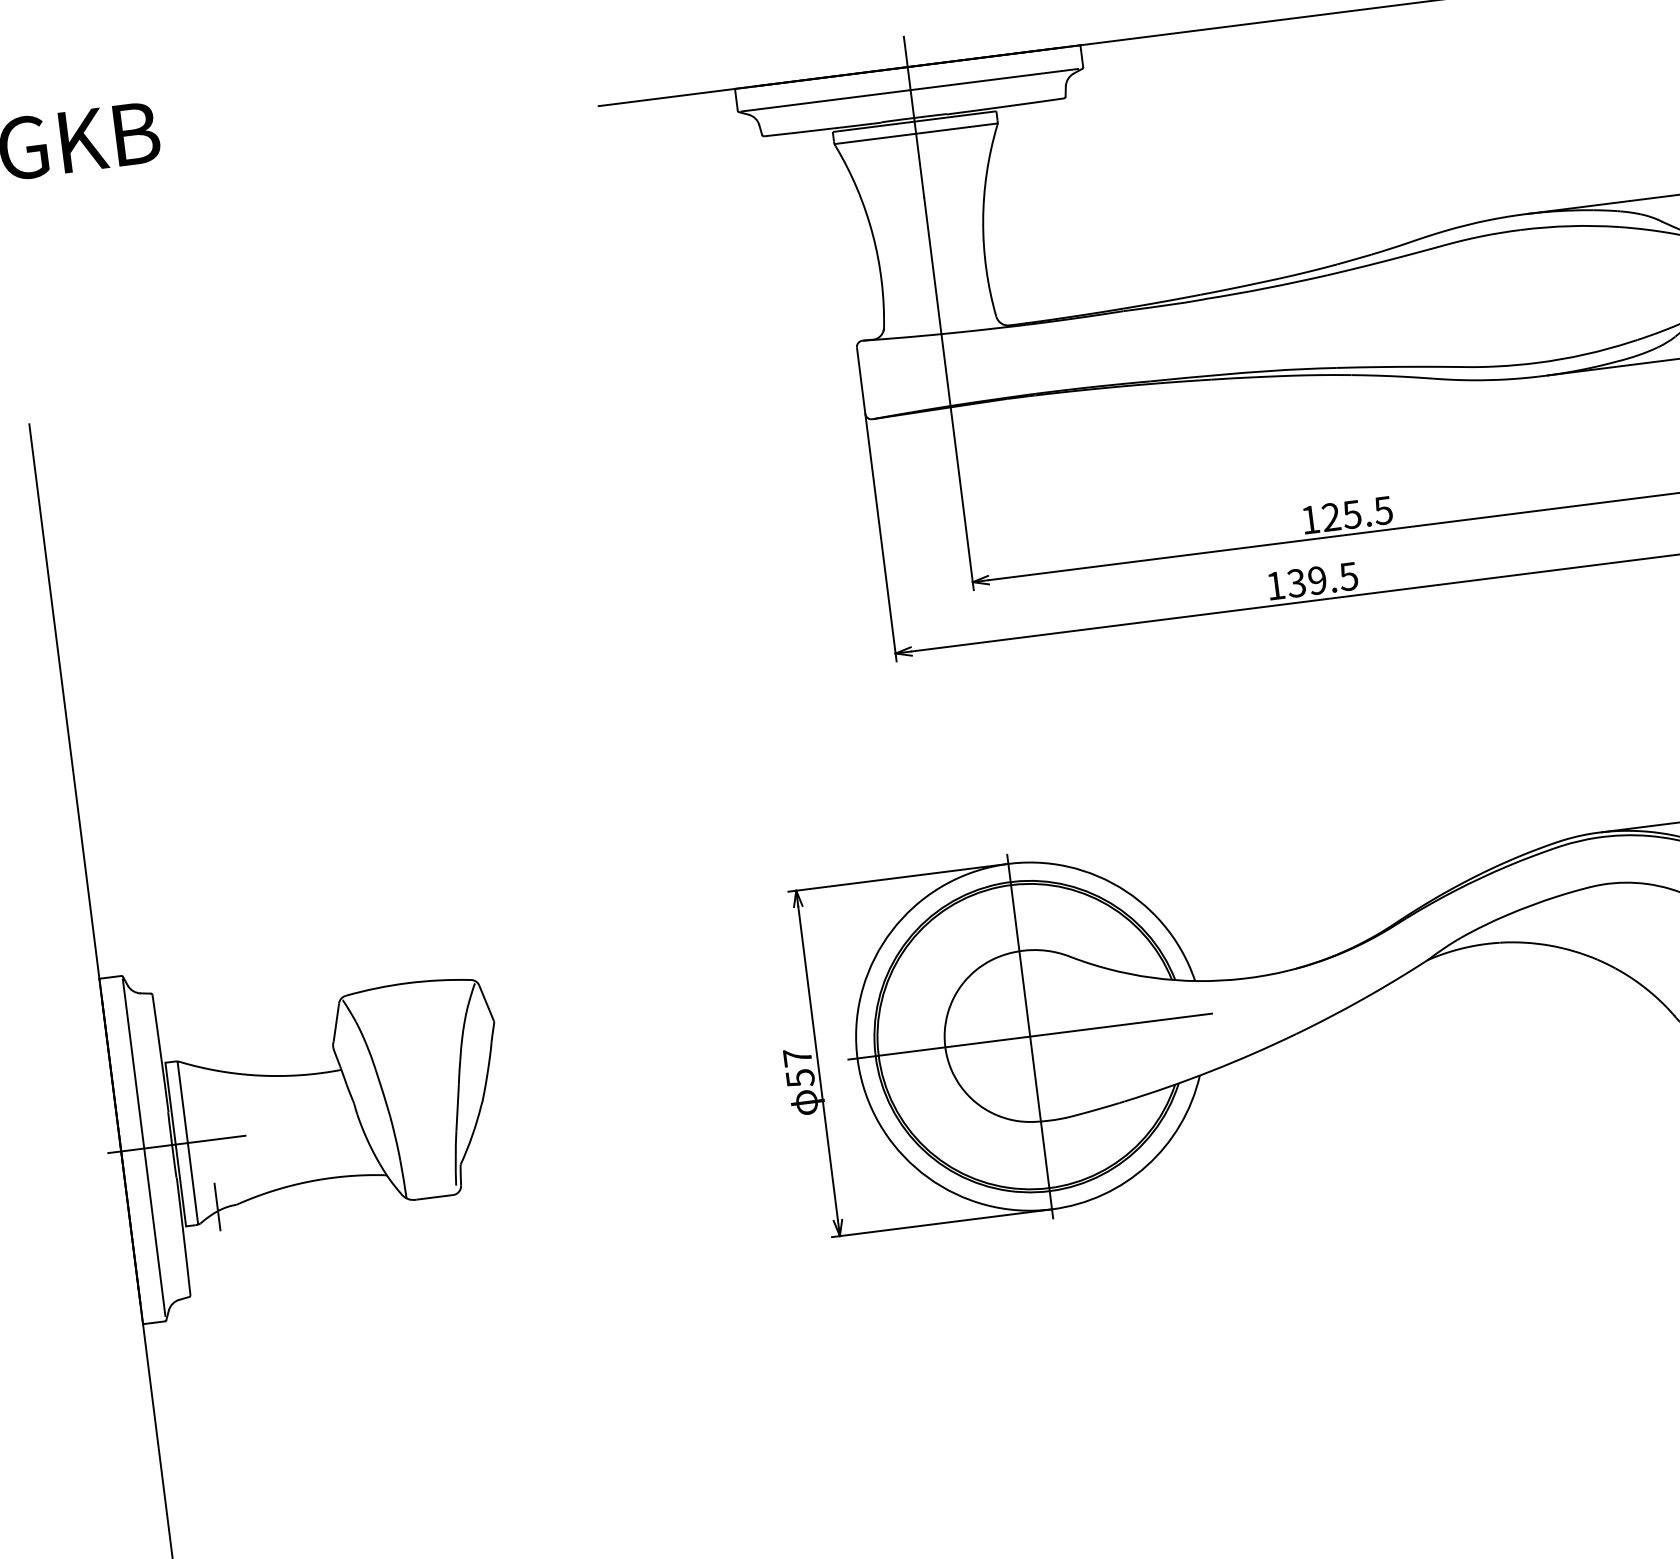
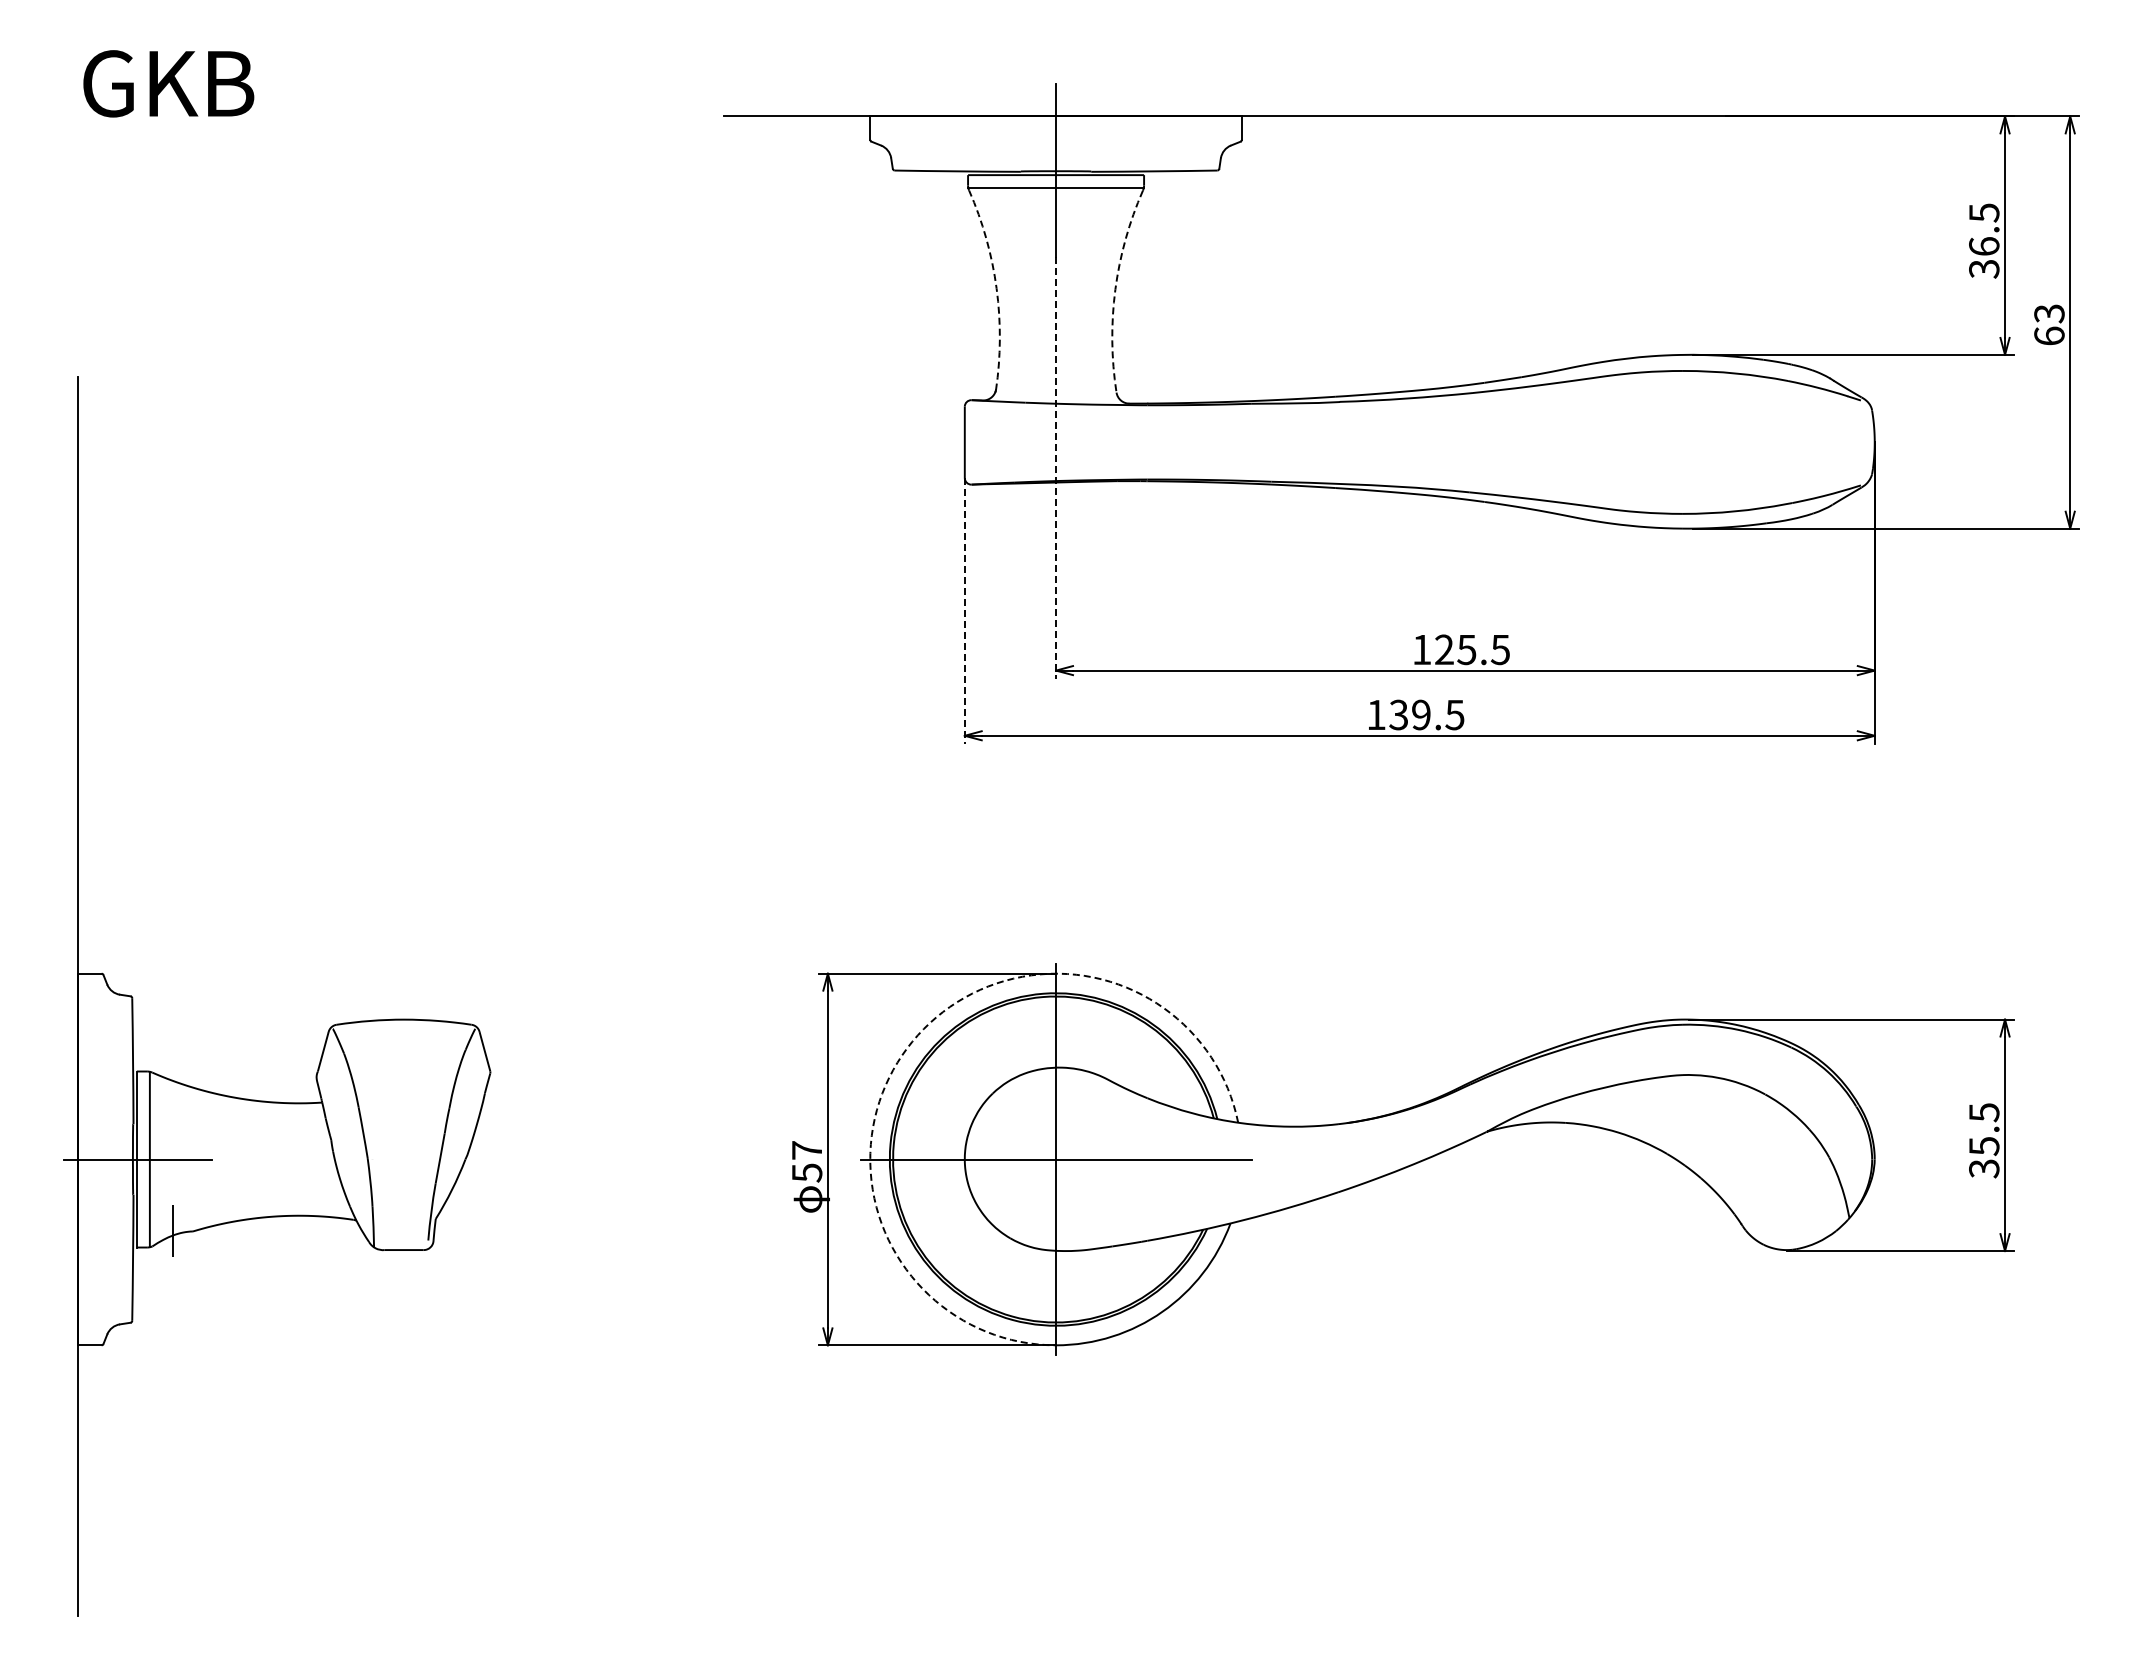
line: (910, 90) -> (1055, 141), removed
arc: (983, 220) -> (1115, 289), solid -> dashed
arc: (872, 234) -> (996, 288), solid -> dashed
line: (949, 394) -> (1056, 468), solid -> dashed
line: (880, 538) -> (964, 611), solid -> dashed
arc: (882, 943) -> (912, 1041), solid -> dashed
line: (143, 1147) -> (102, 1158), removed

